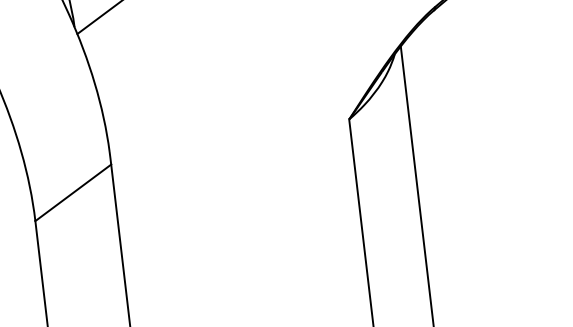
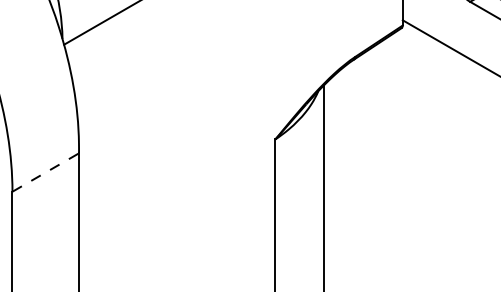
line: (74, 192) -> (46, 172), solid -> dashed

